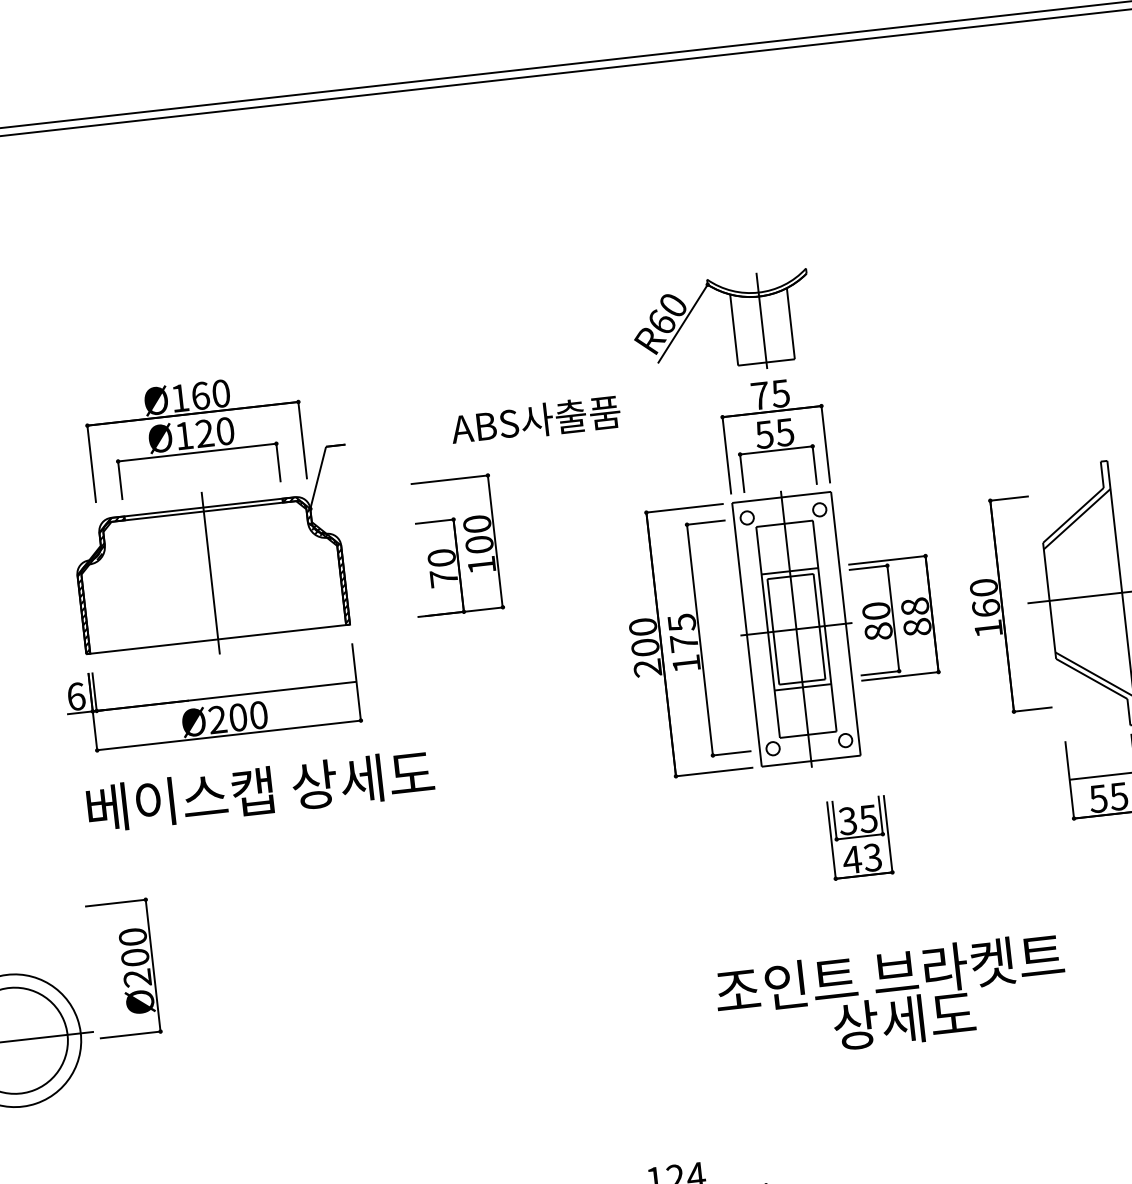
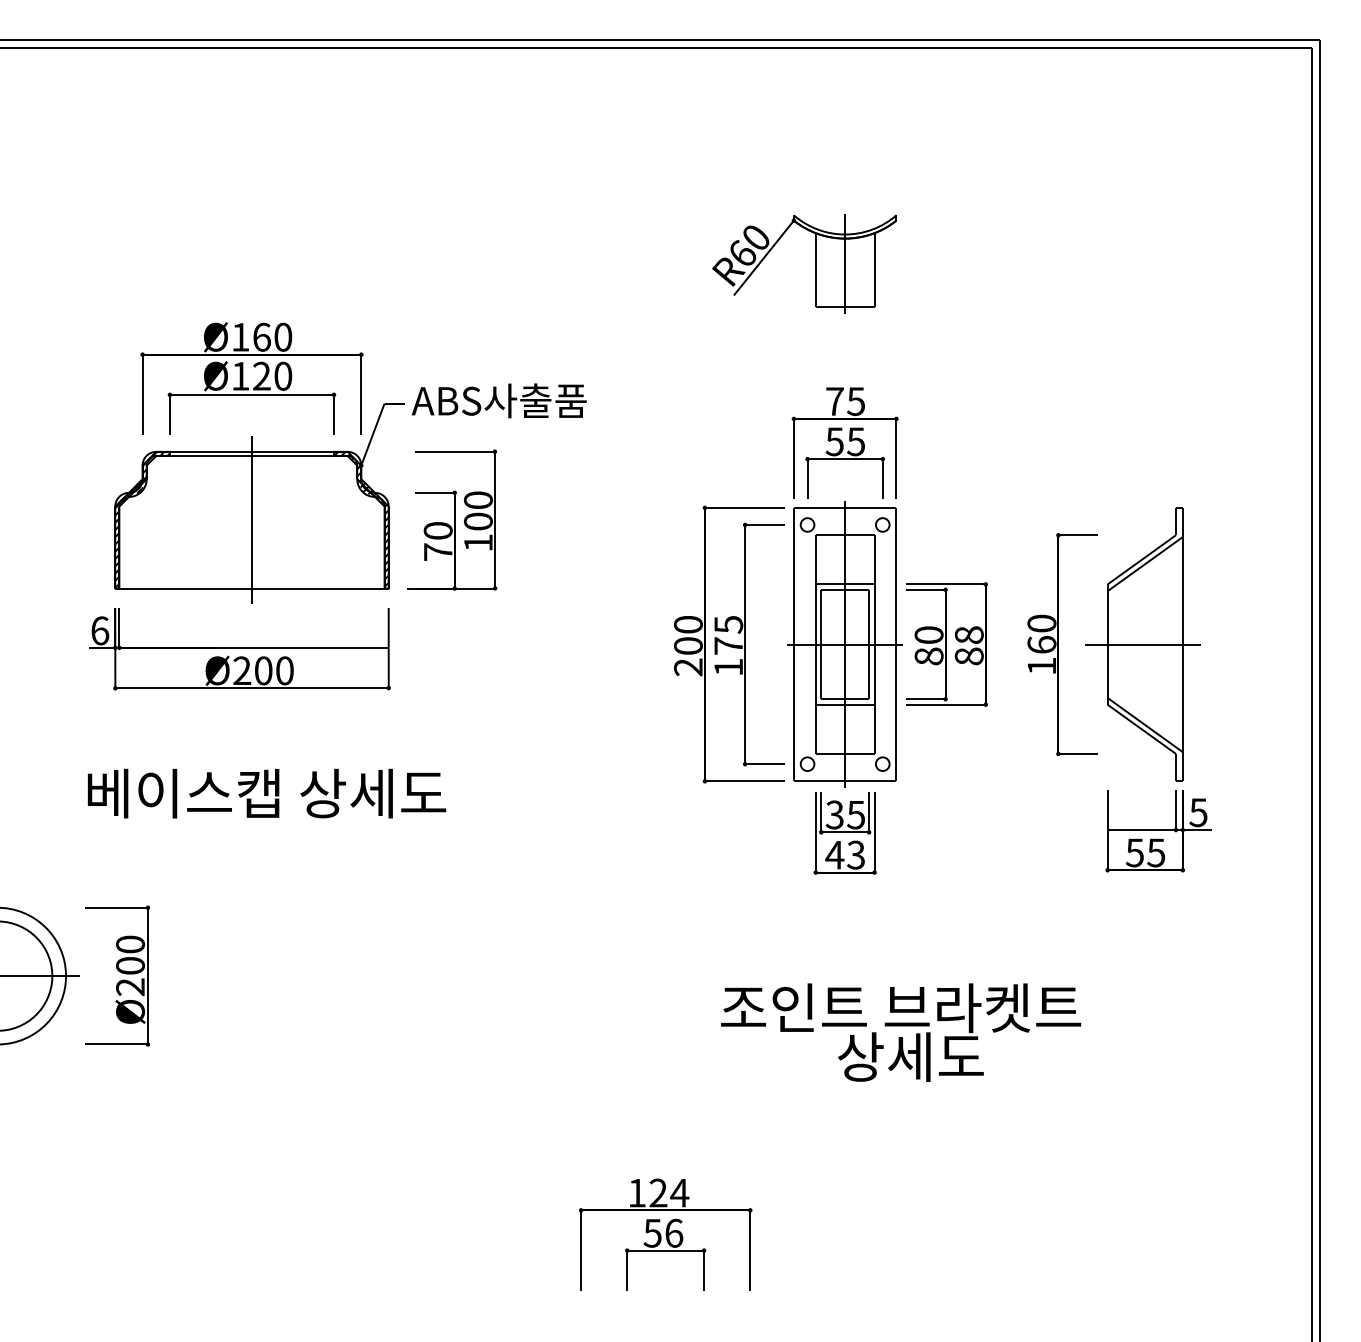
part: (733, 323) -> (815, 263), moved
text: (535, 420) -> (498, 400), moved
part: (454, 545) -> (452, 519), moved
text: (260, 790) -> (266, 793), moved
part: (859, 838) -> (844, 833), moved
part: (123, 968) -> (117, 975), moved

